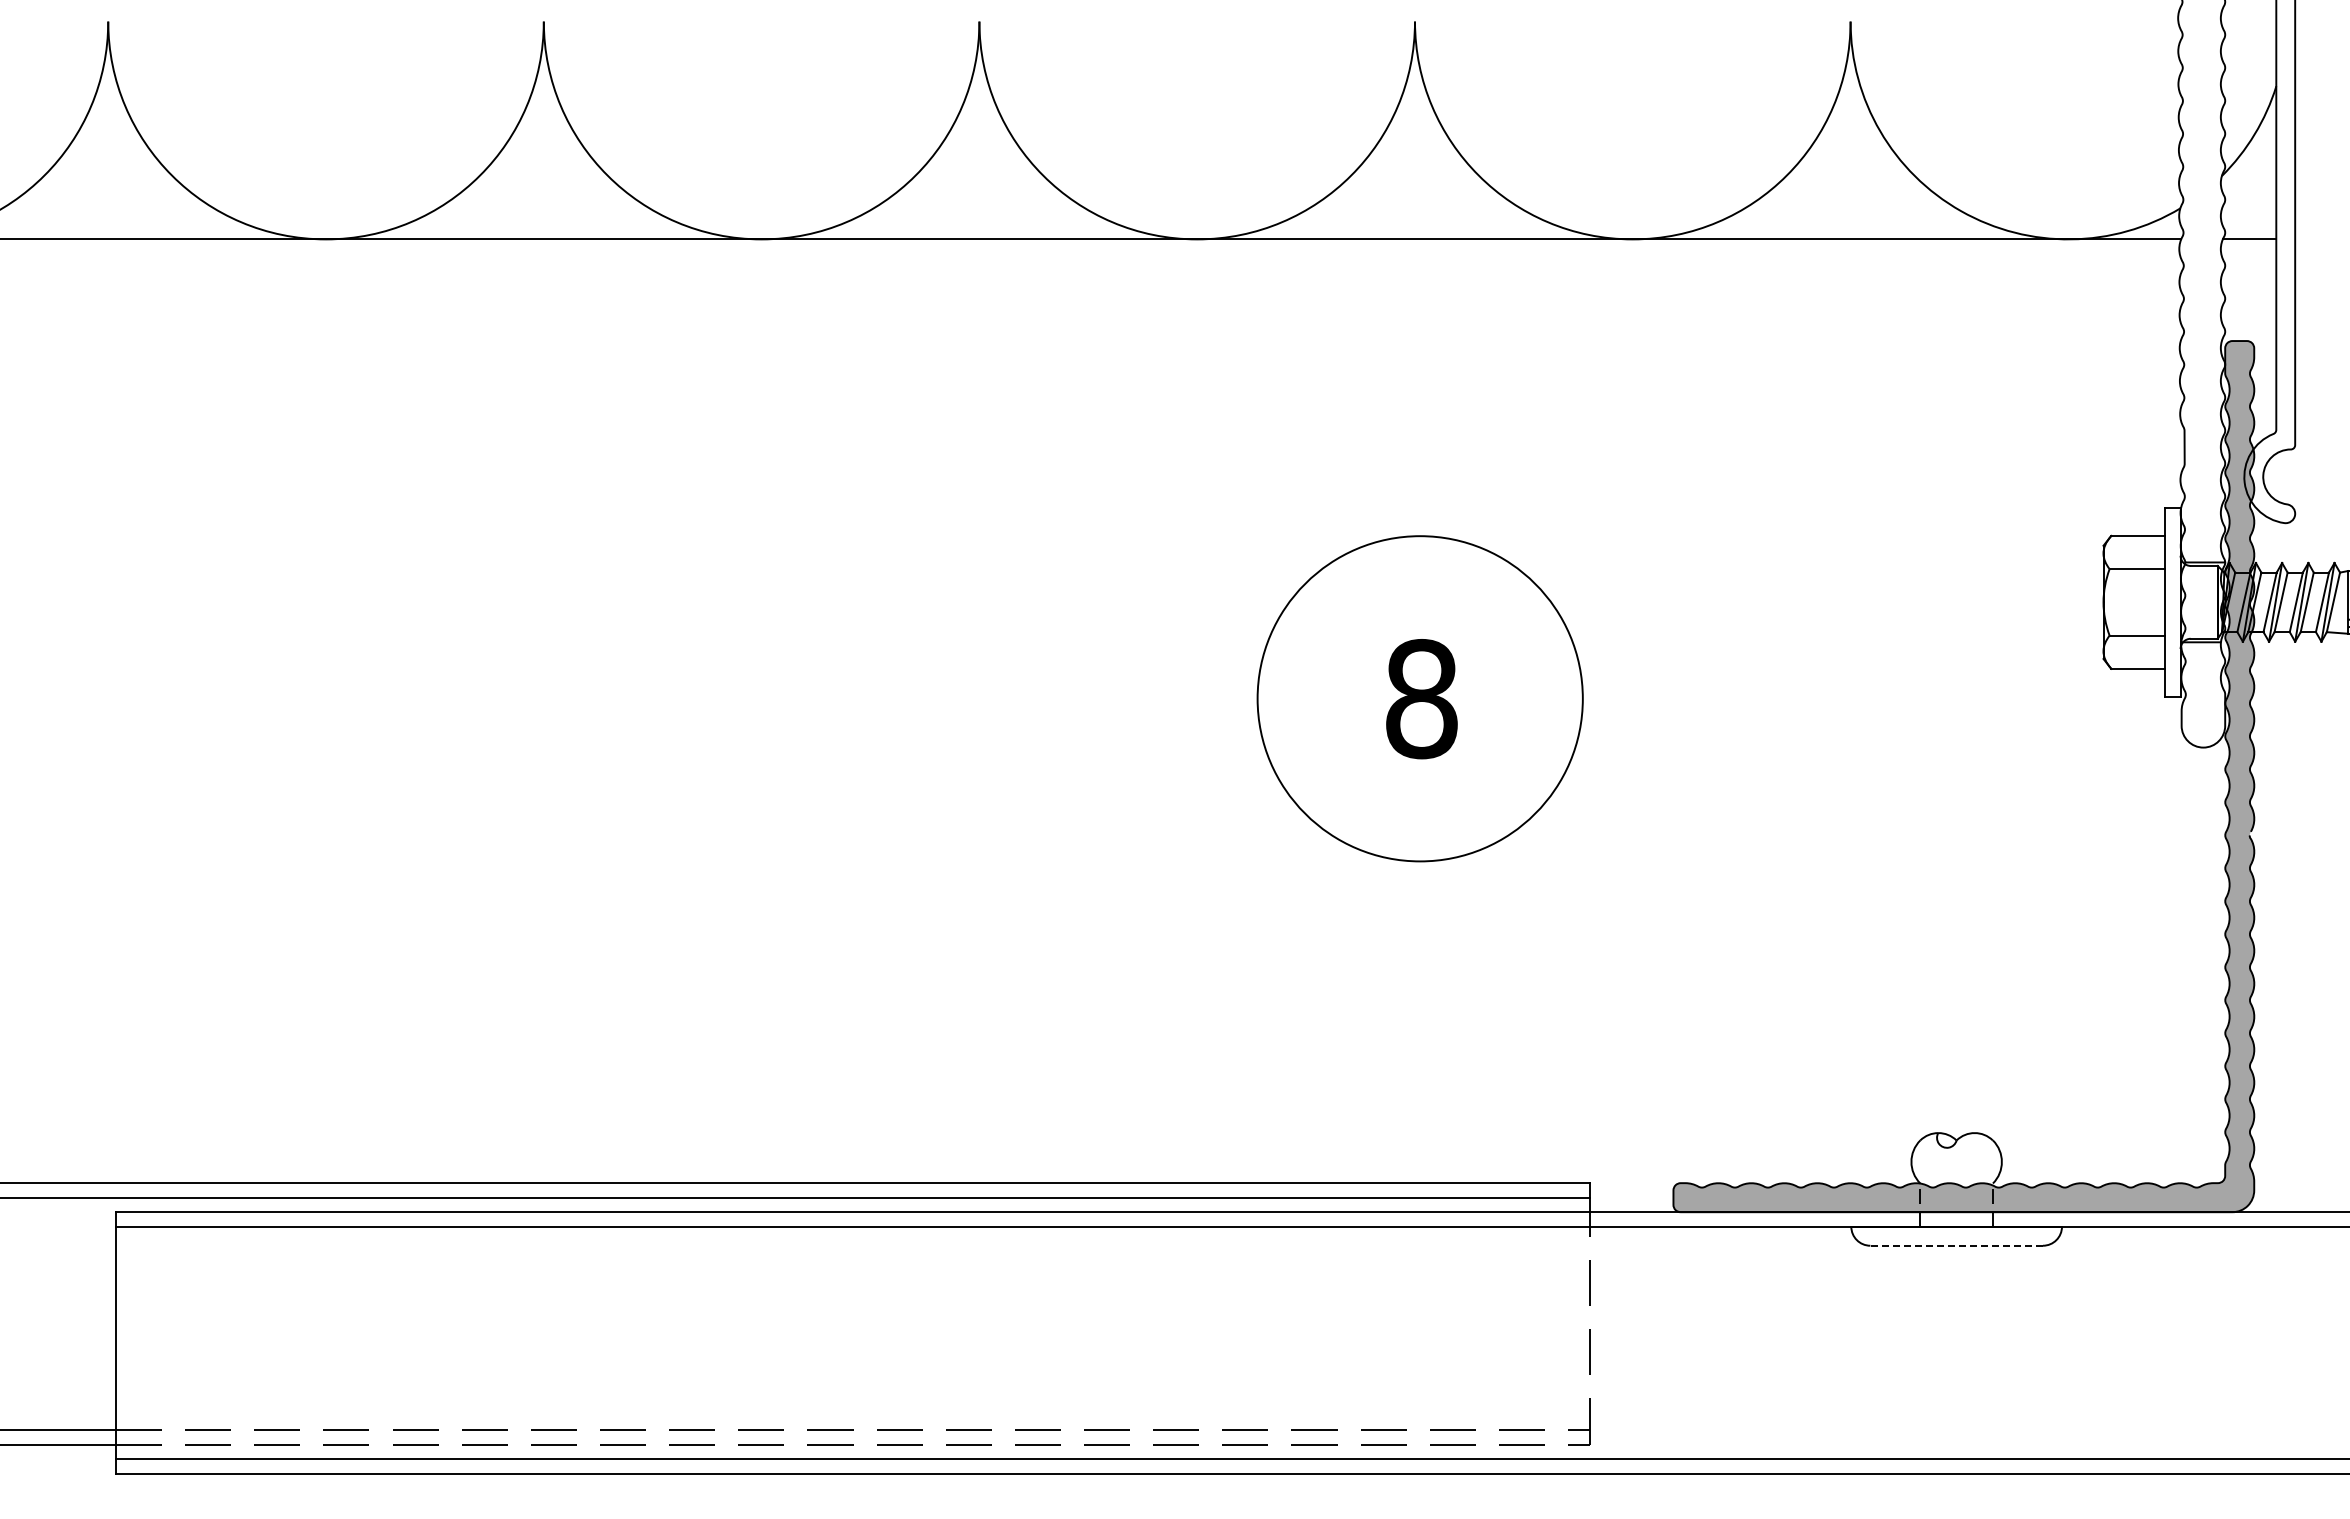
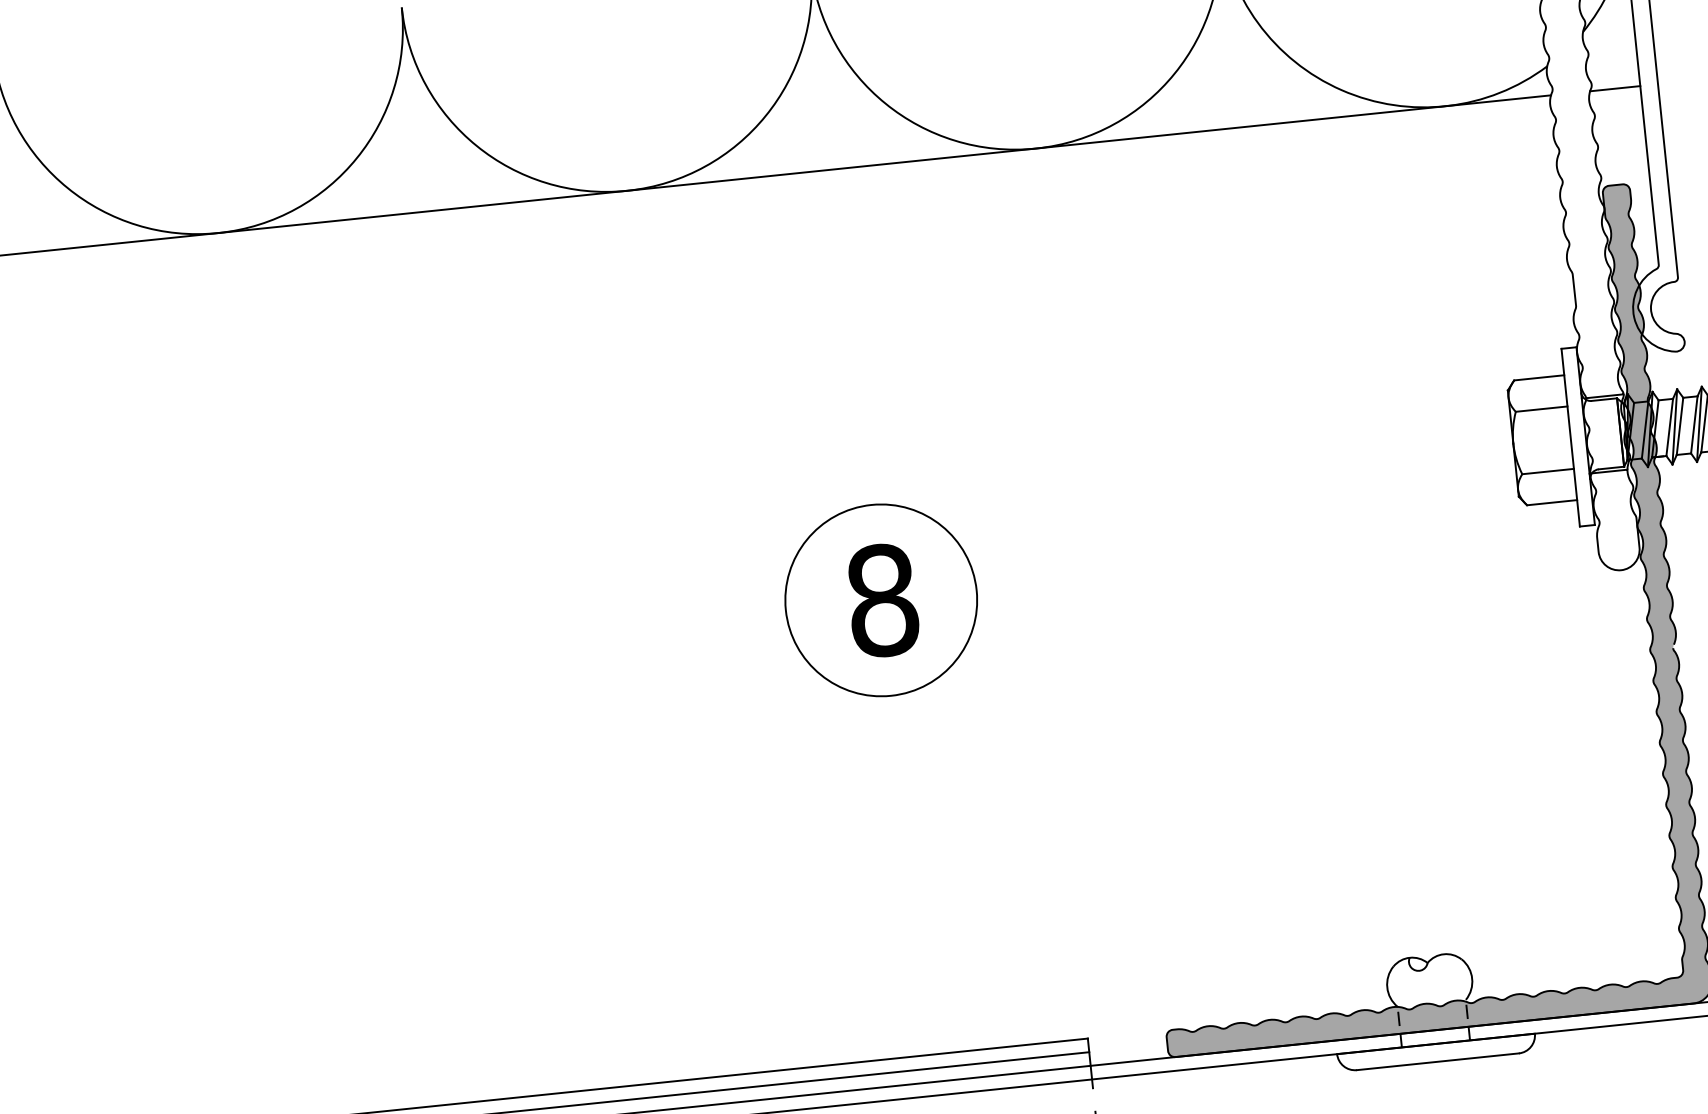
circle: (1419, 698) -> (880, 600), size x0.62
line: (1956, 1245) -> (1437, 1061), dashed -> solid

